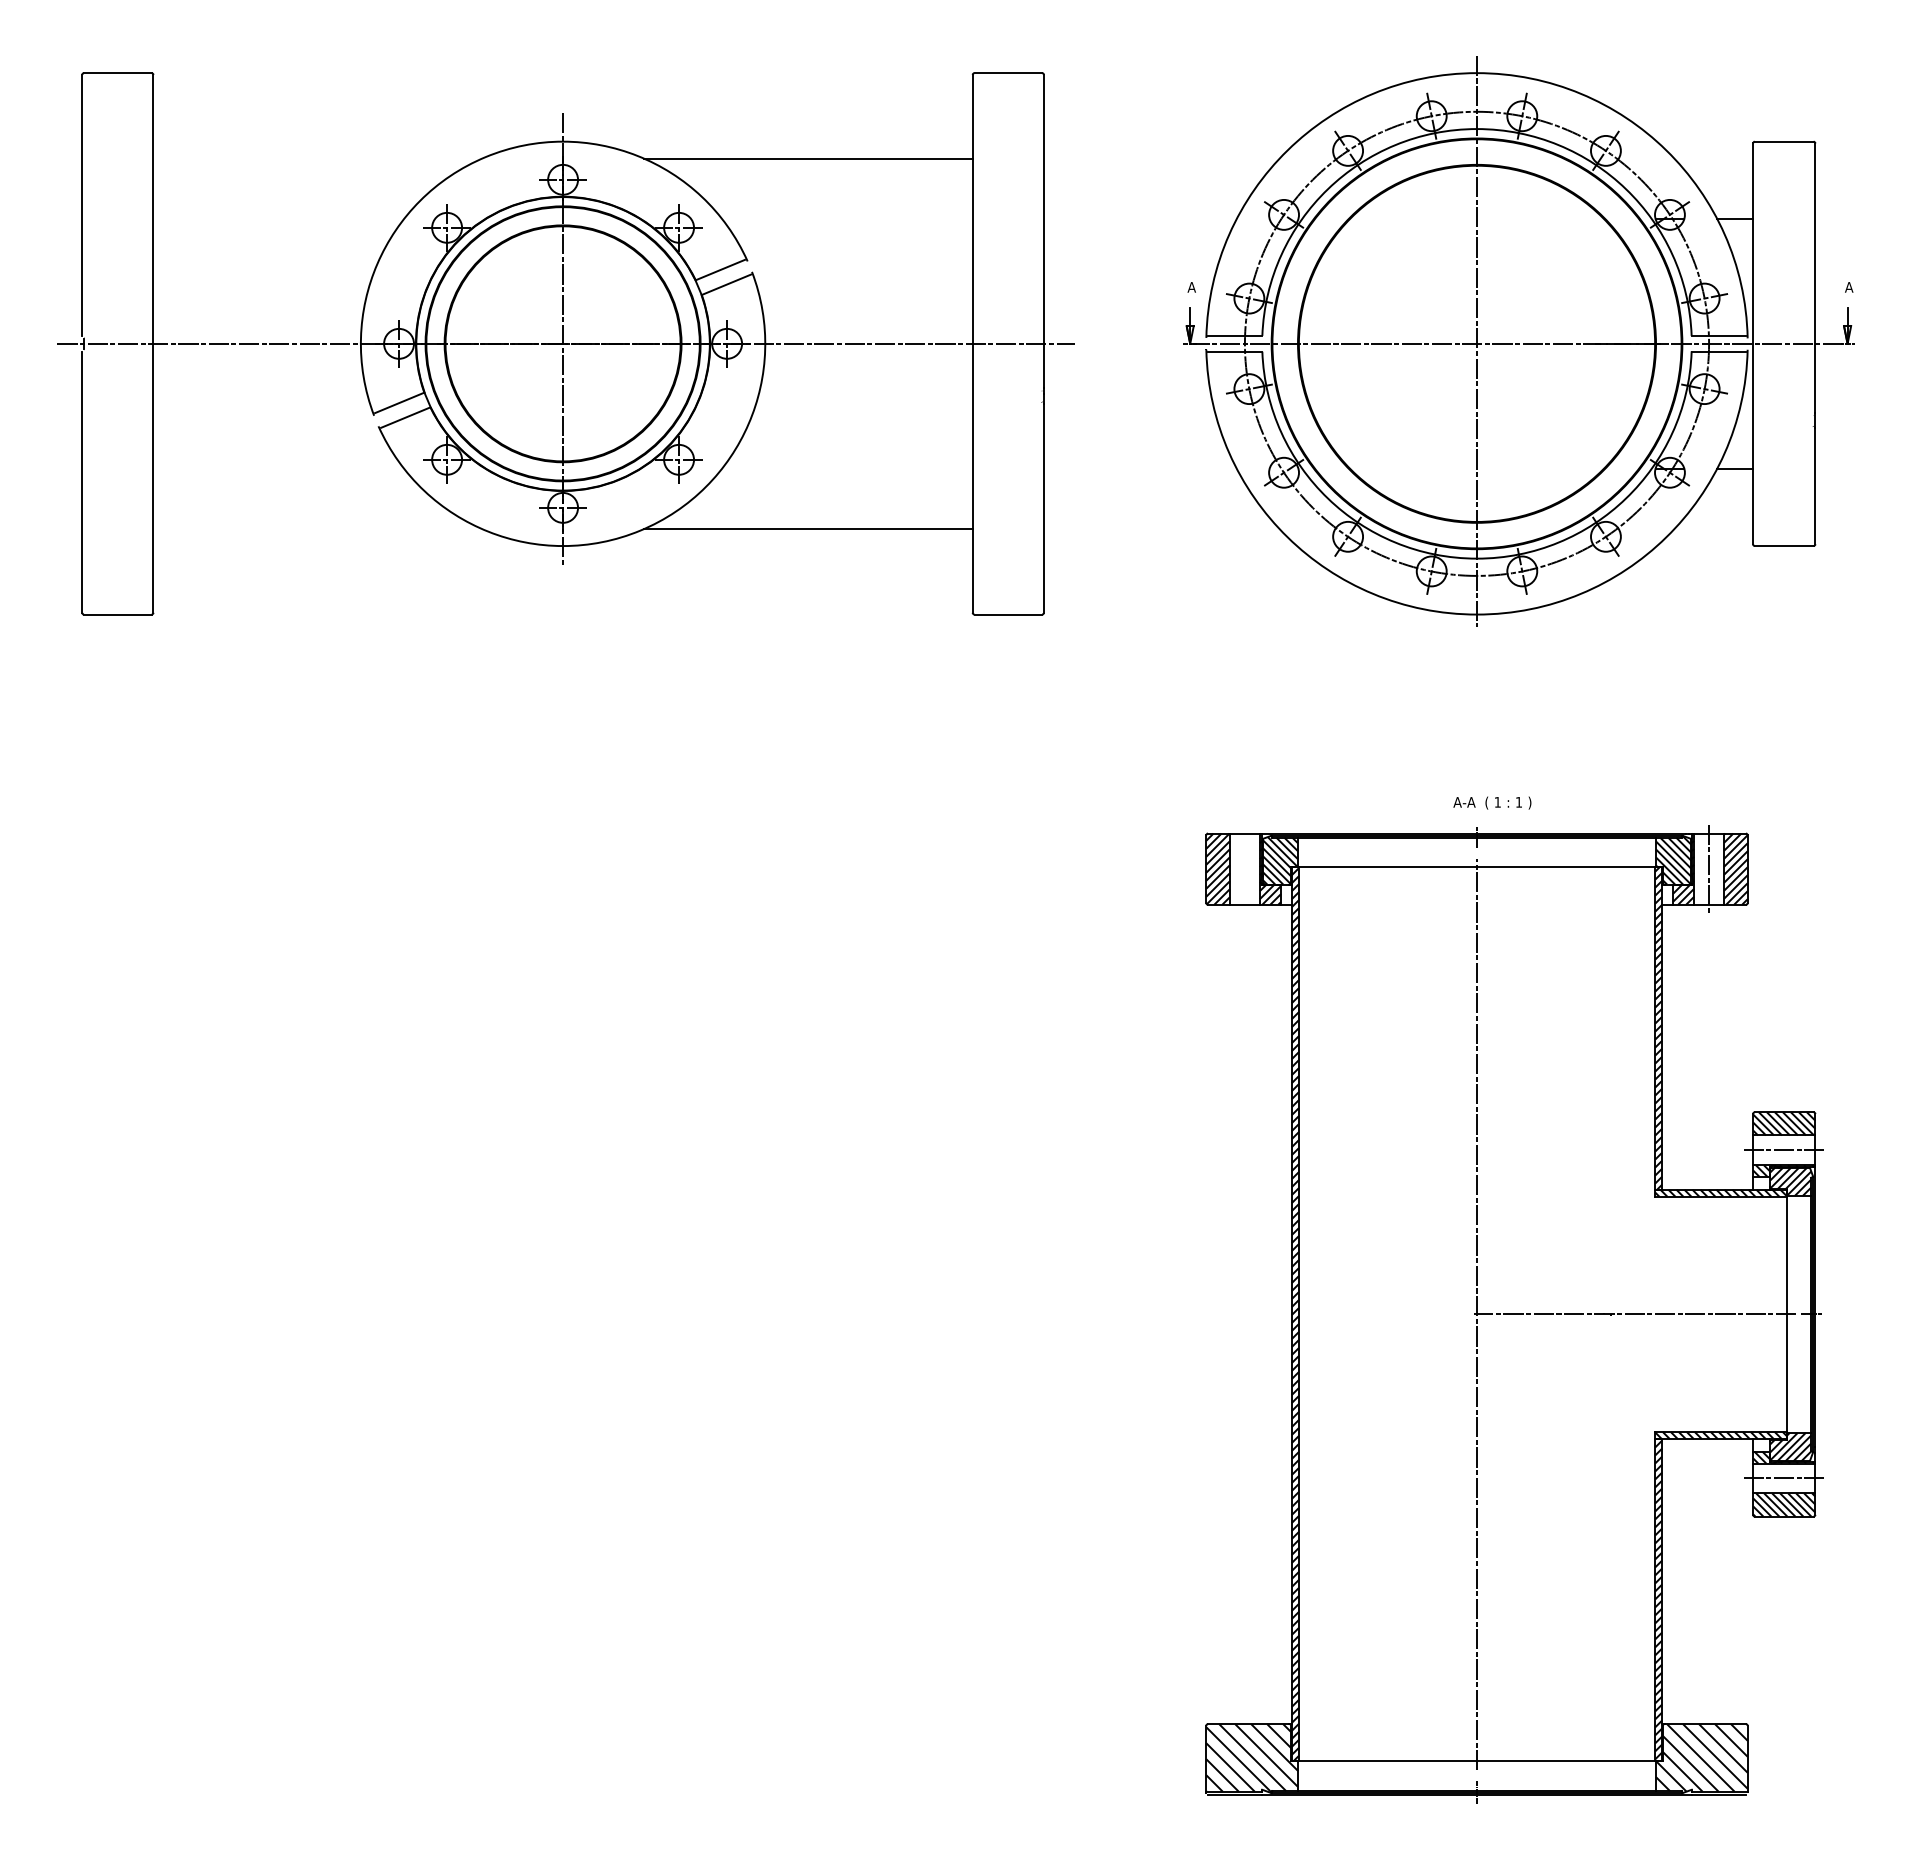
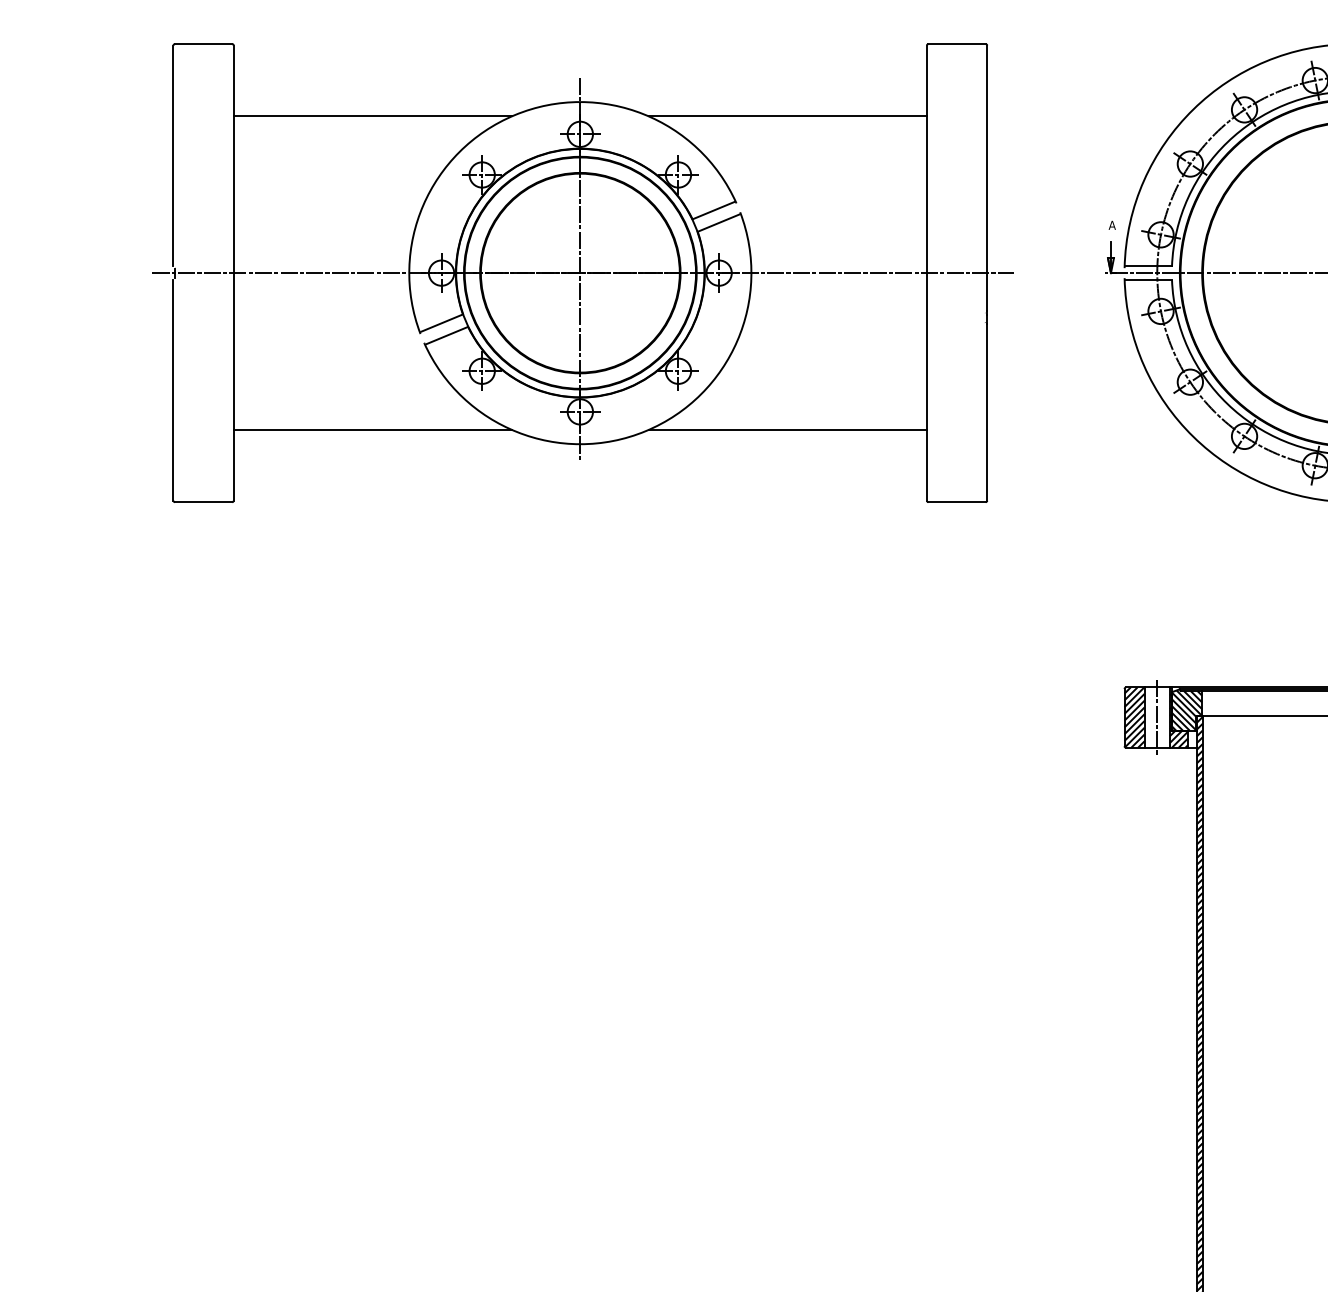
line: (317, 158) -> (372, 116), added
line: (317, 529) -> (372, 430), added
line: (1244, 868) -> (1156, 717), added

